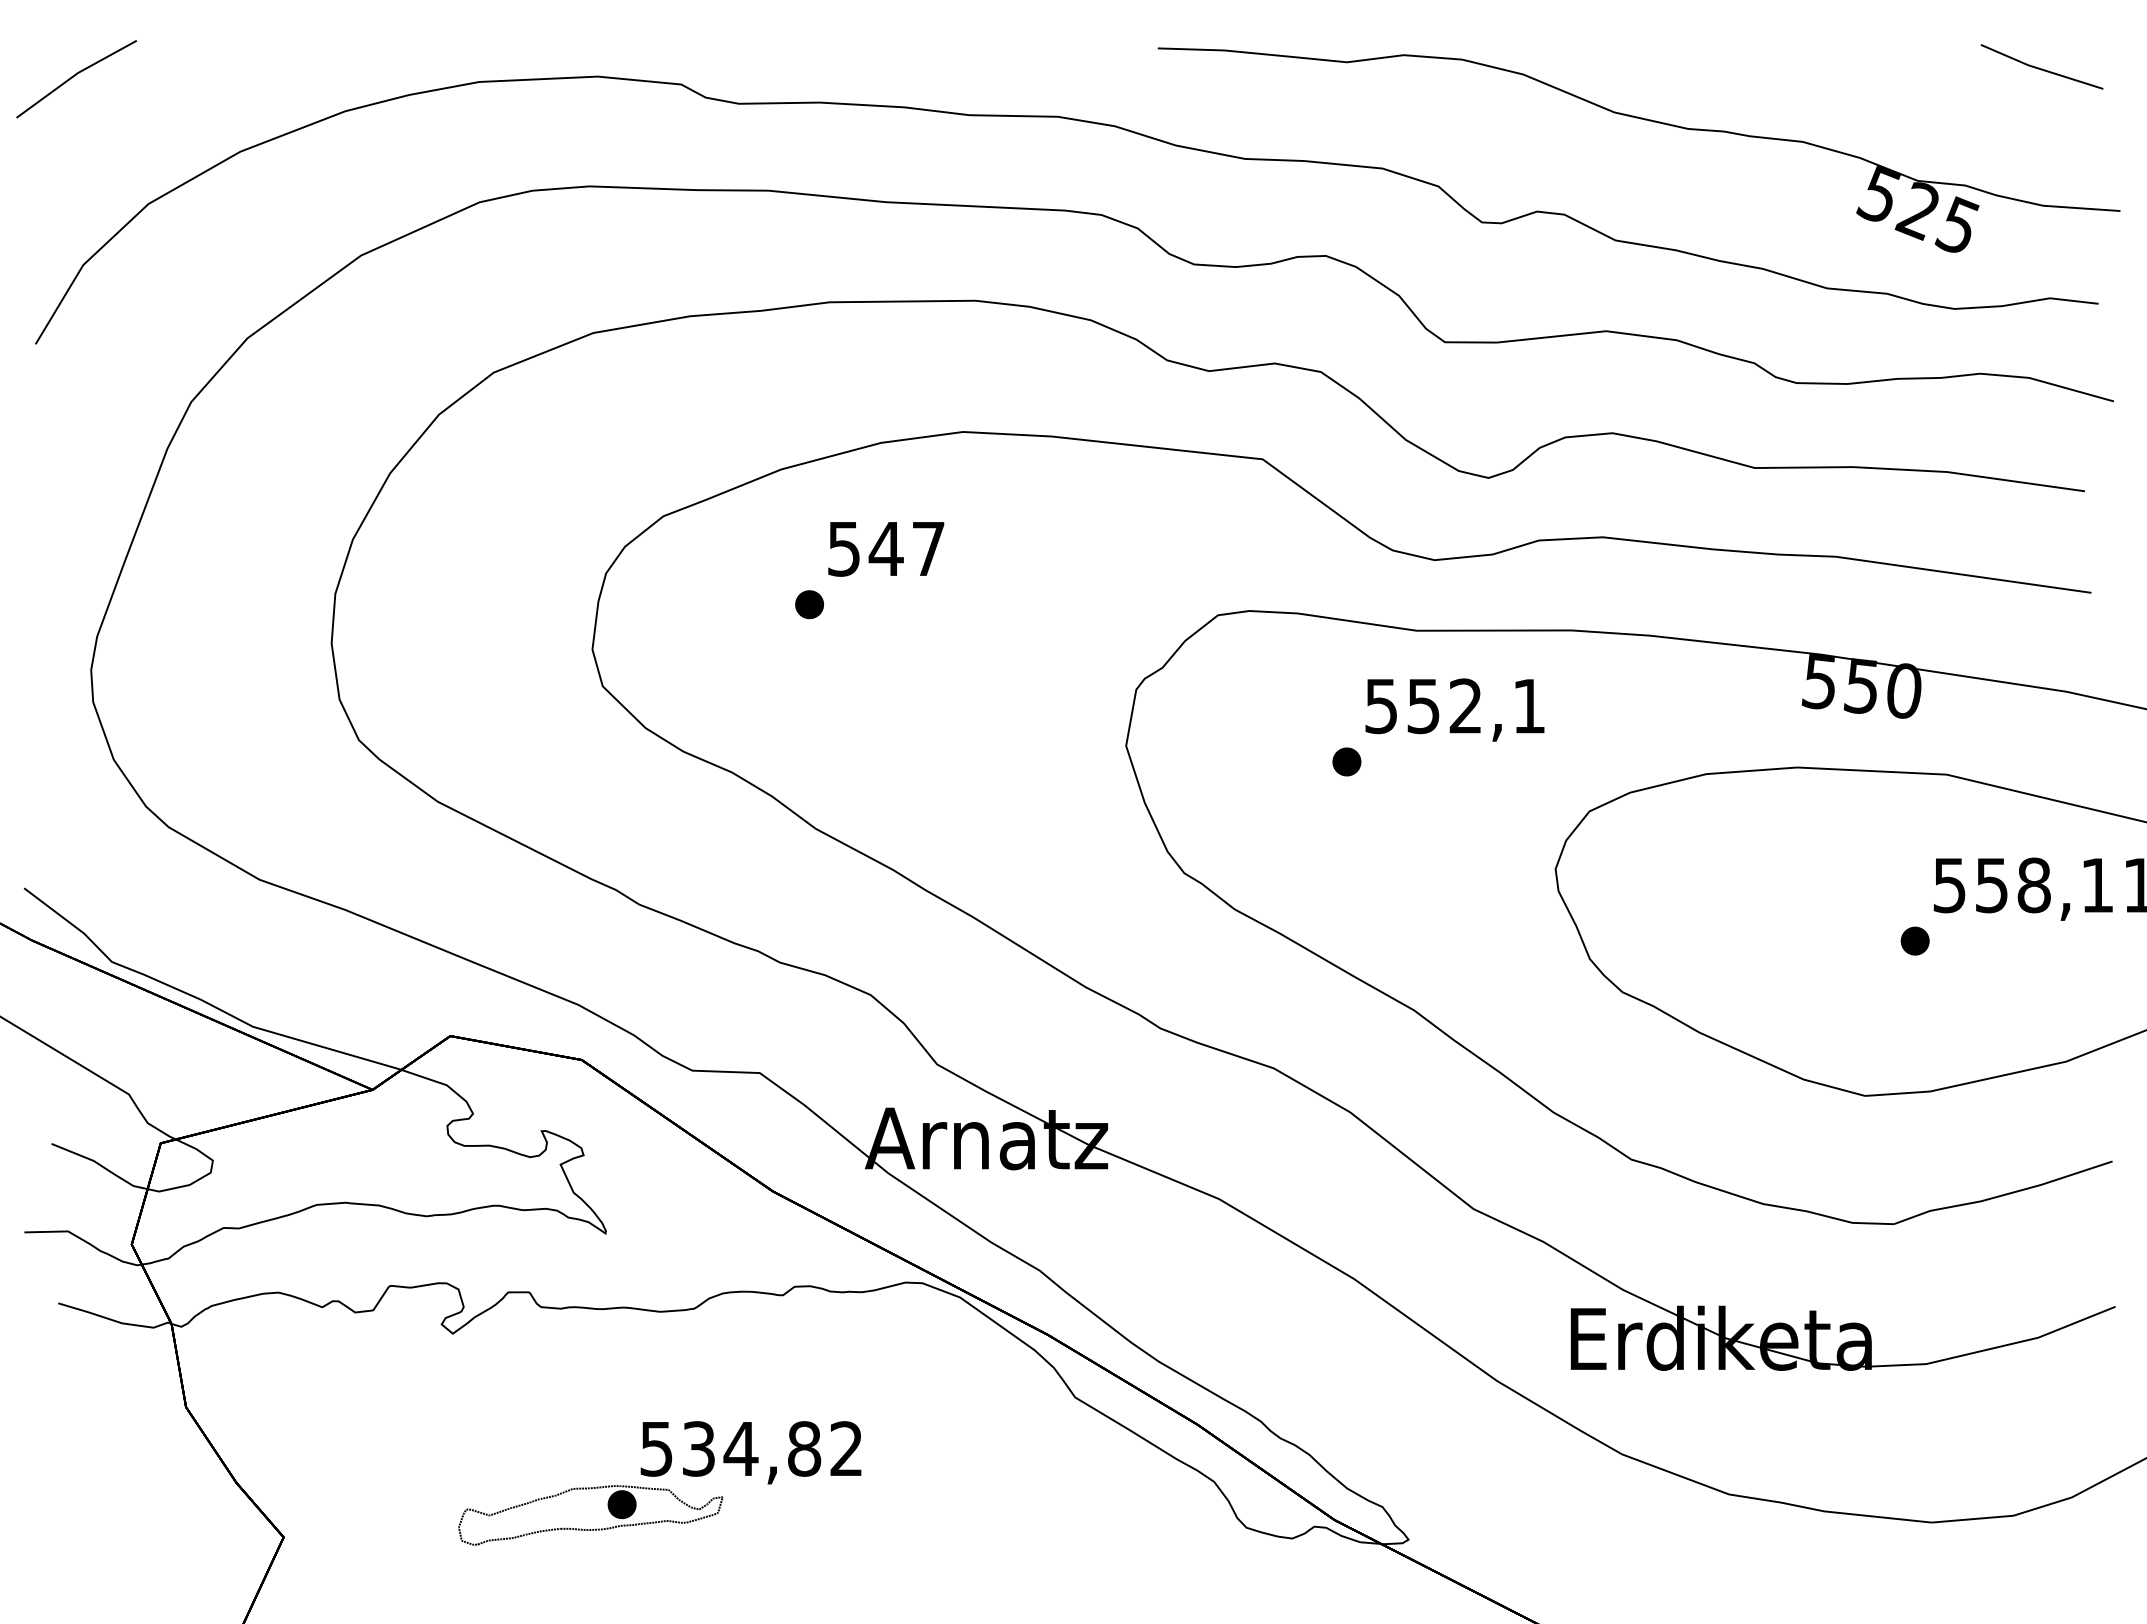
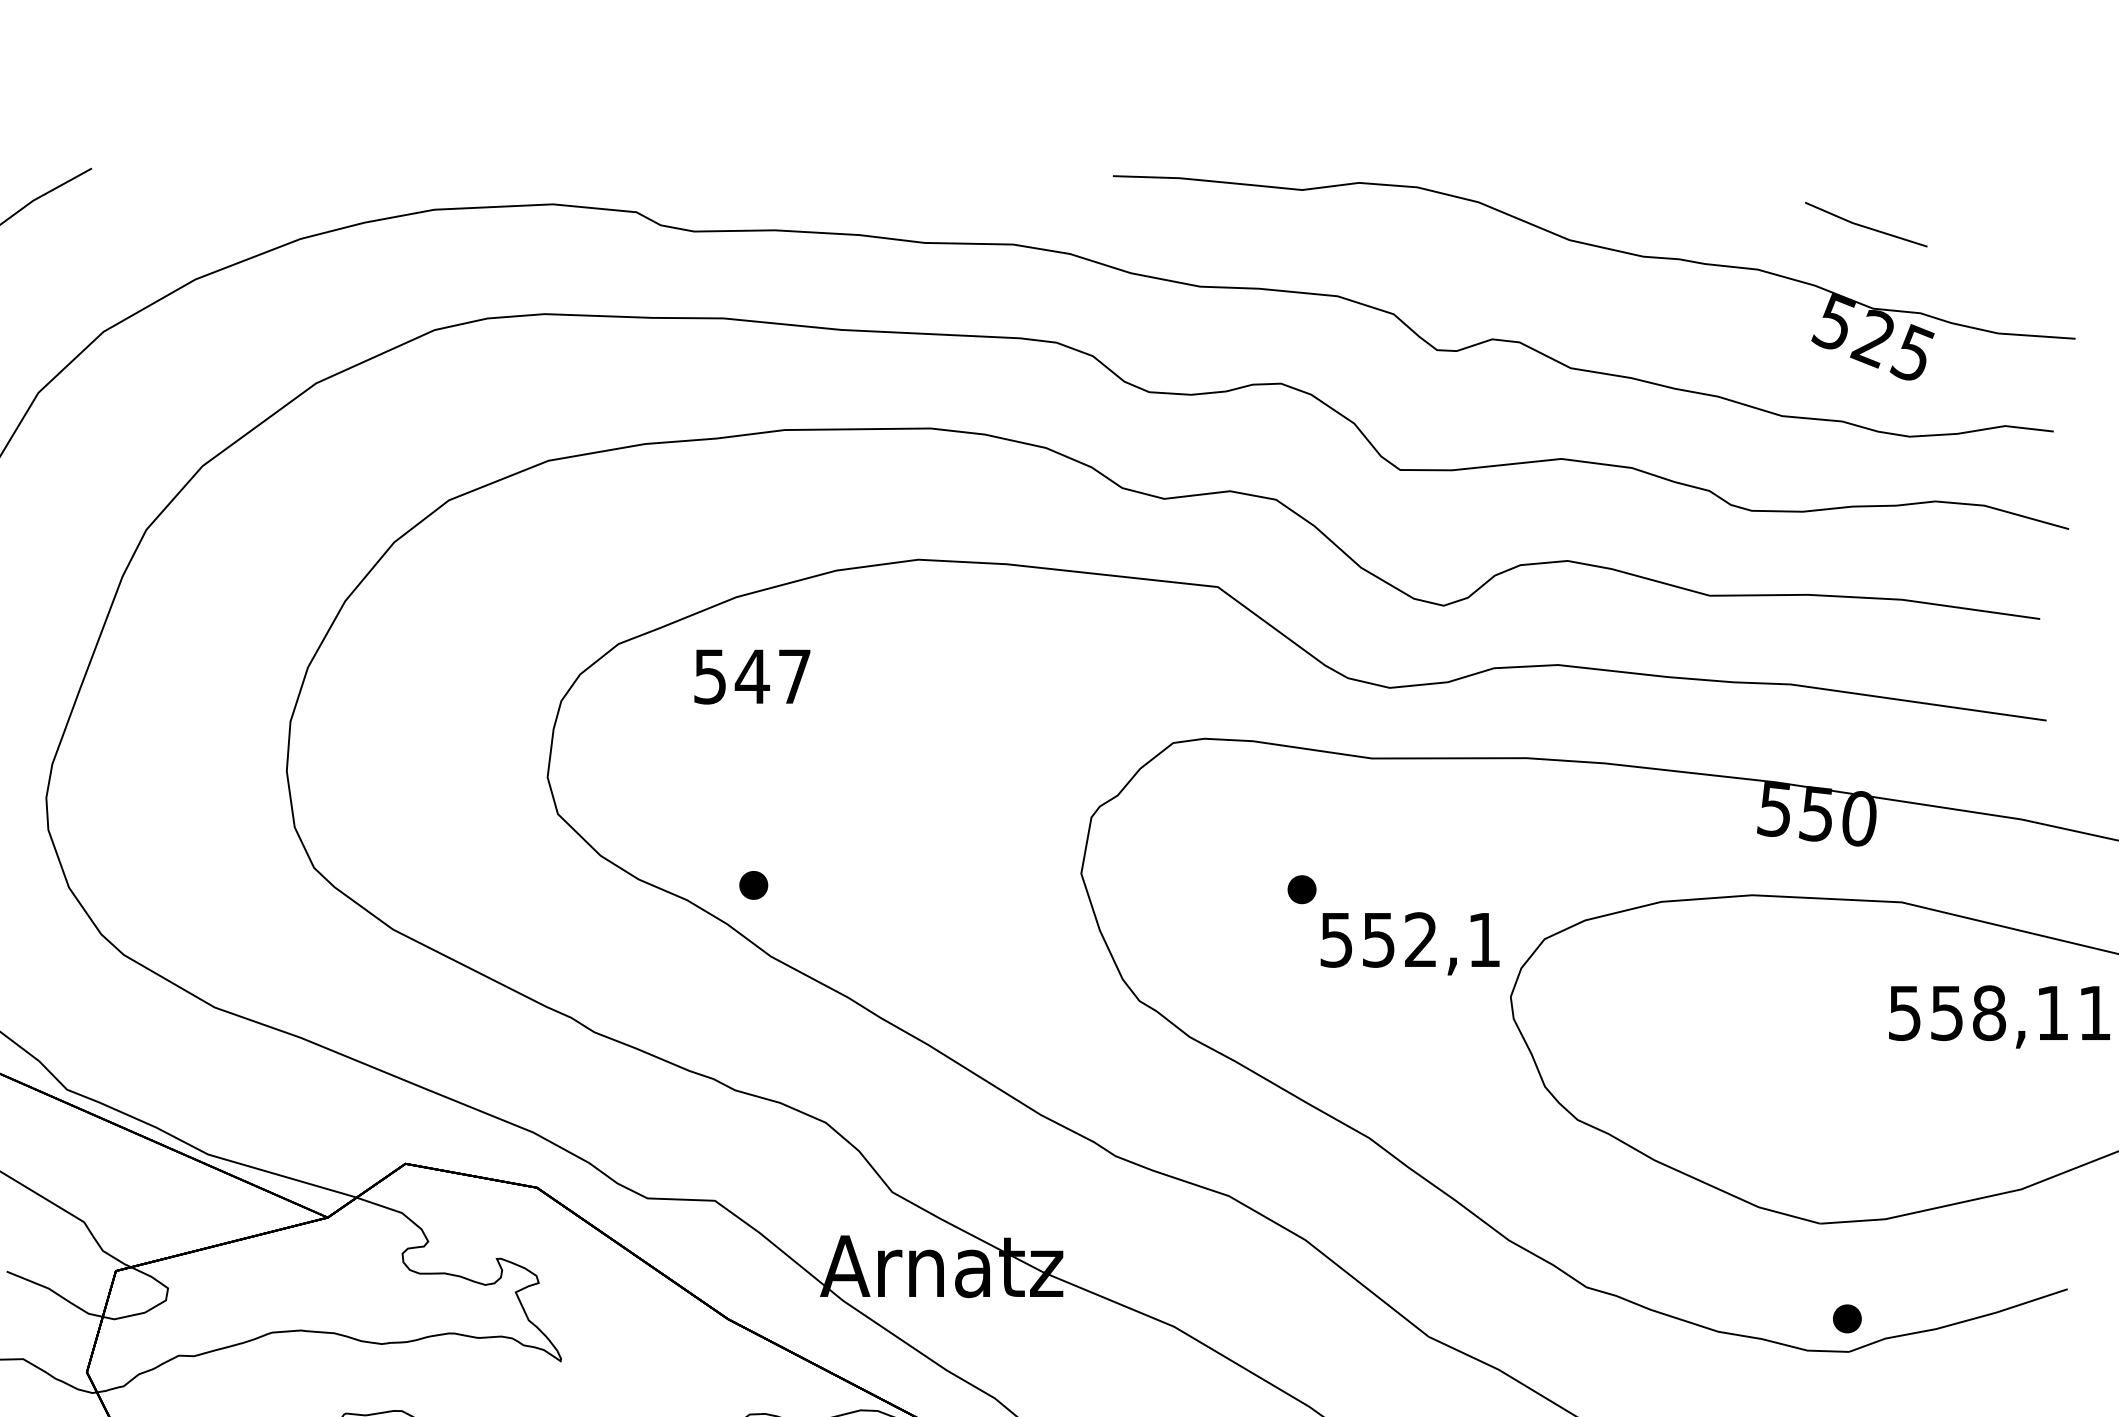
part: (2041, 66) -> (1865, 224), moved
text: (886, 549) -> (752, 677), moved
part: (809, 604) -> (753, 885), moved
text: (1454, 709) -> (1409, 943), moved
part: (1914, 940) -> (1846, 1318), moved

